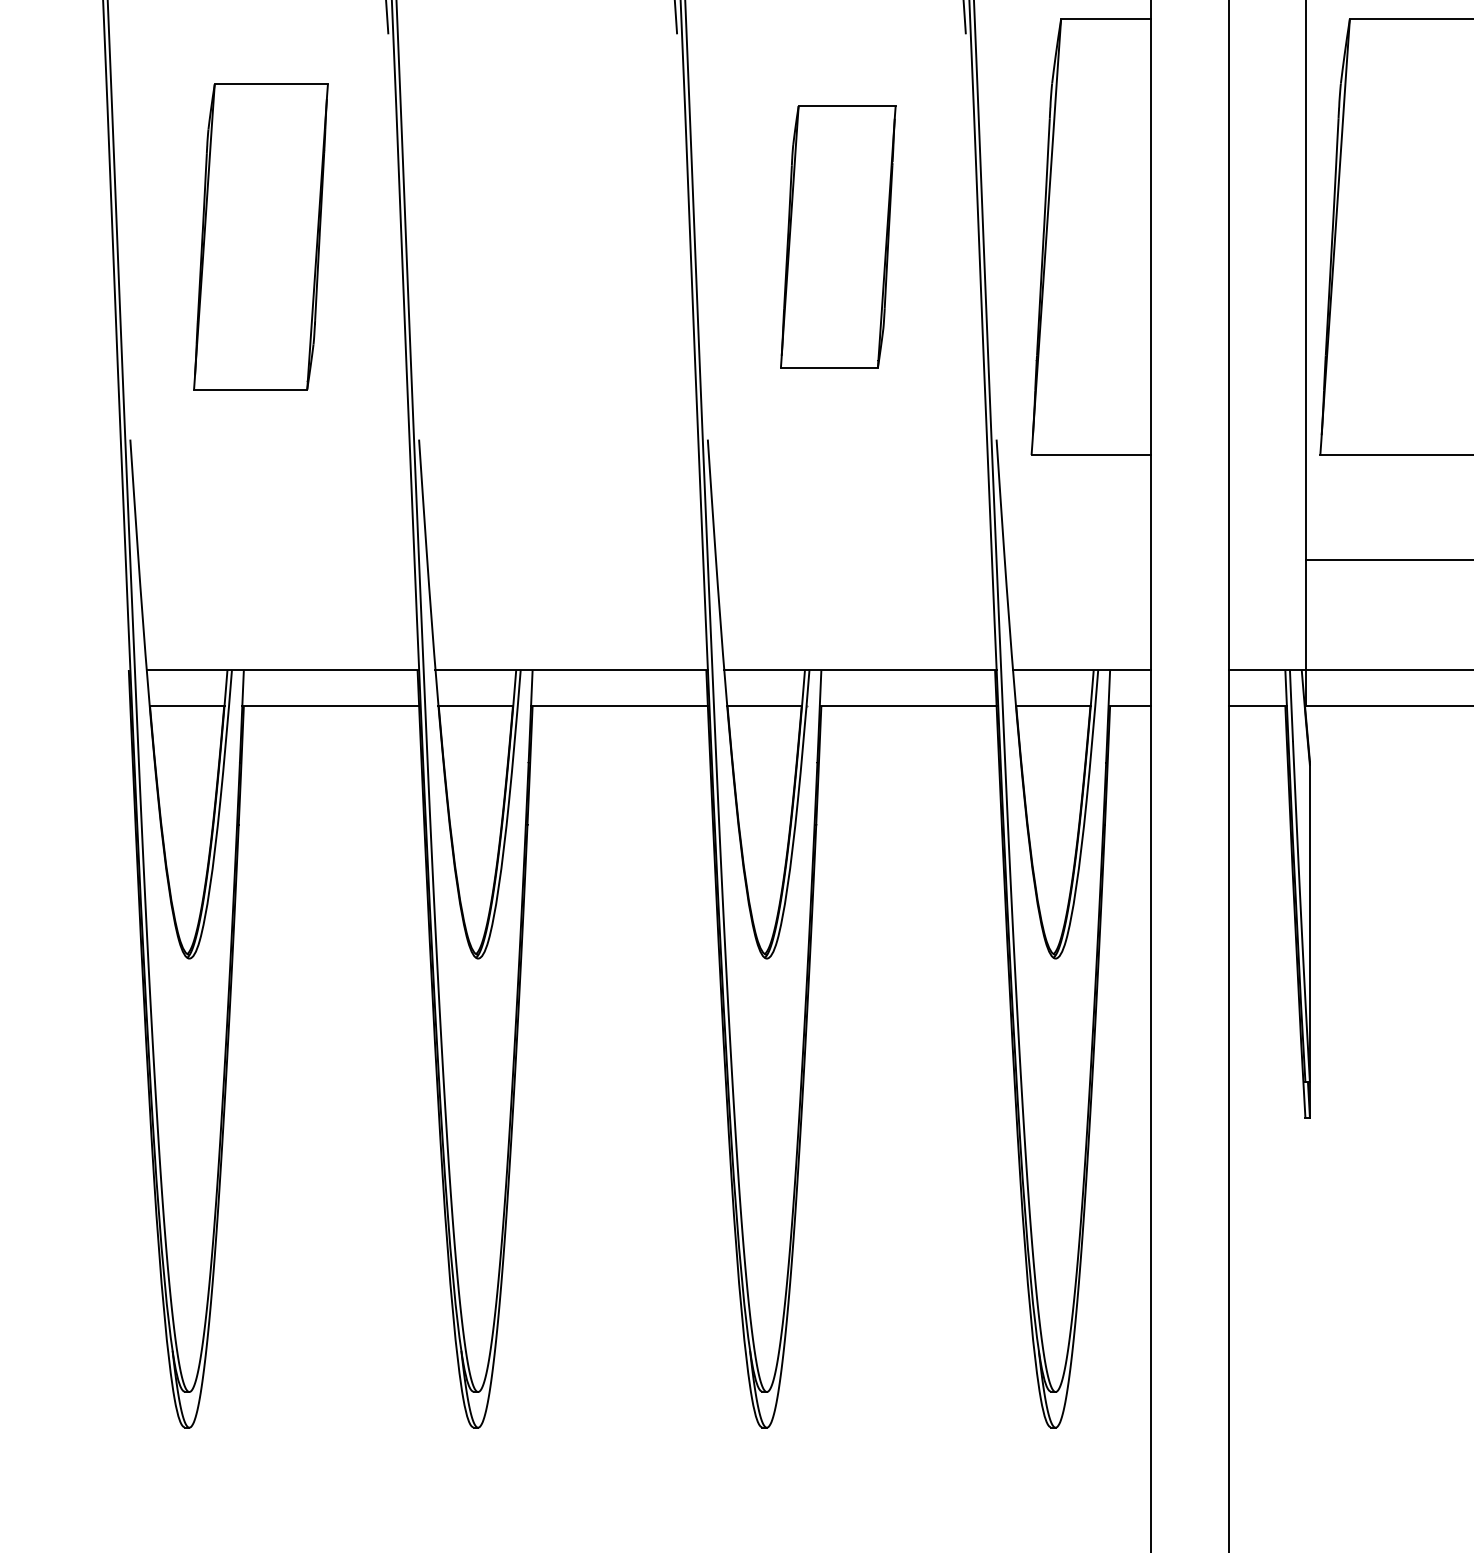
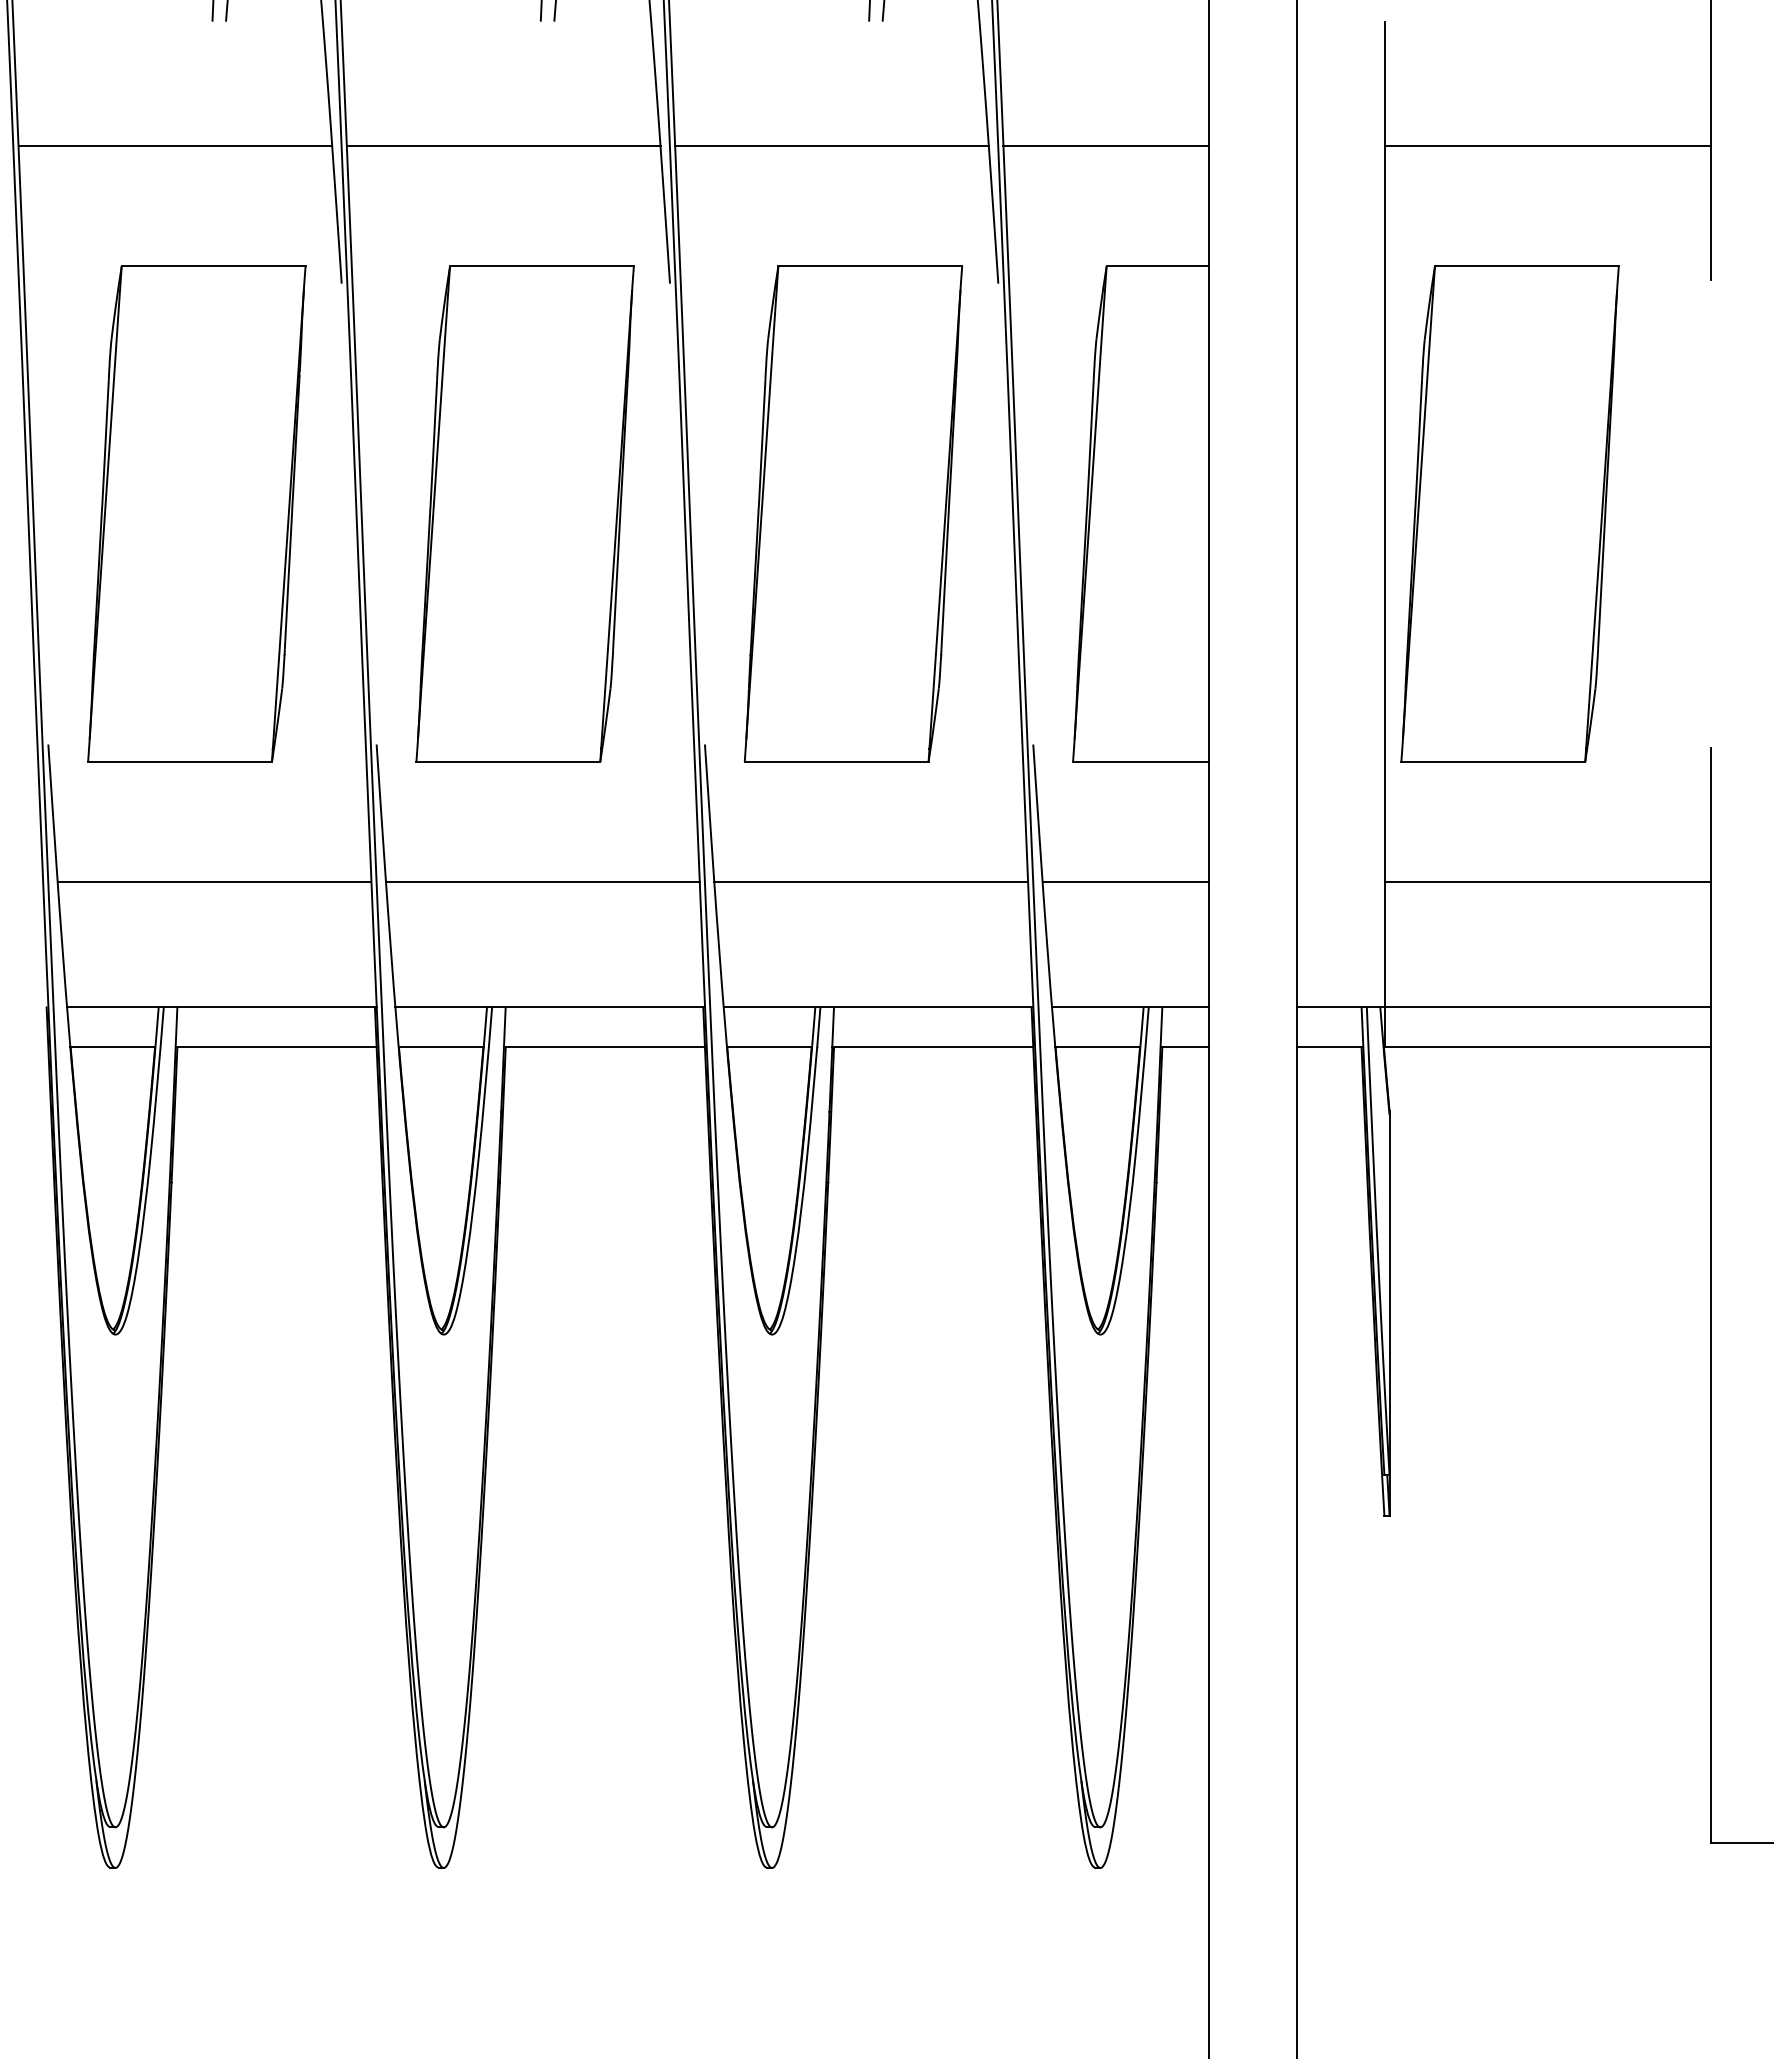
part: (260, 236) -> (196, 513), size x1.43
part: (549, 236) -> (524, 513), added
part: (837, 236) -> (852, 513), size x1.67
line: (276, 560) -> (214, 881), added
line: (564, 560) -> (542, 881), added
line: (854, 560) -> (871, 881), added
line: (1077, 560) -> (1125, 881), added

